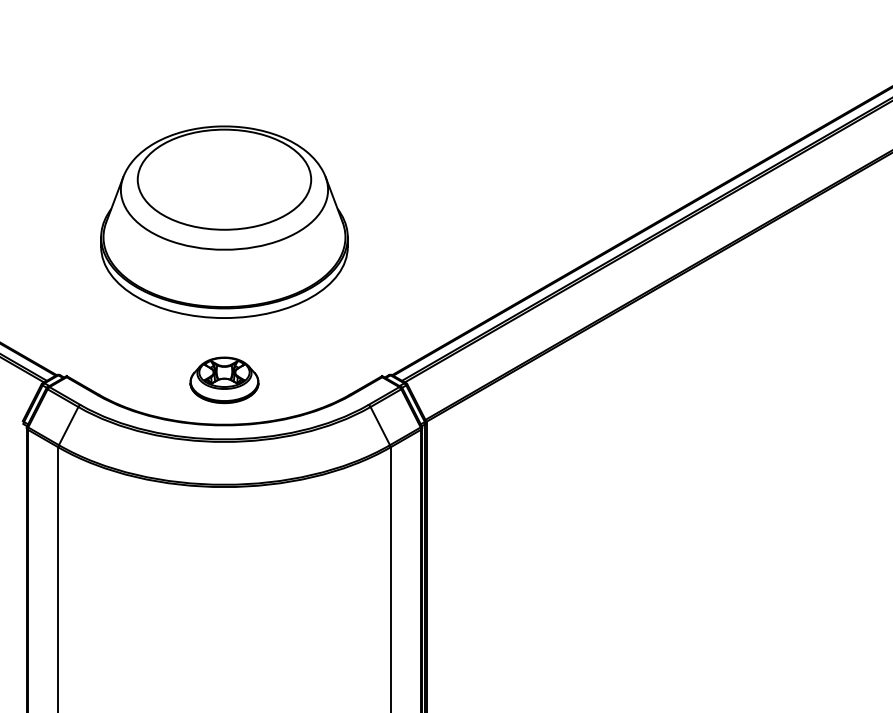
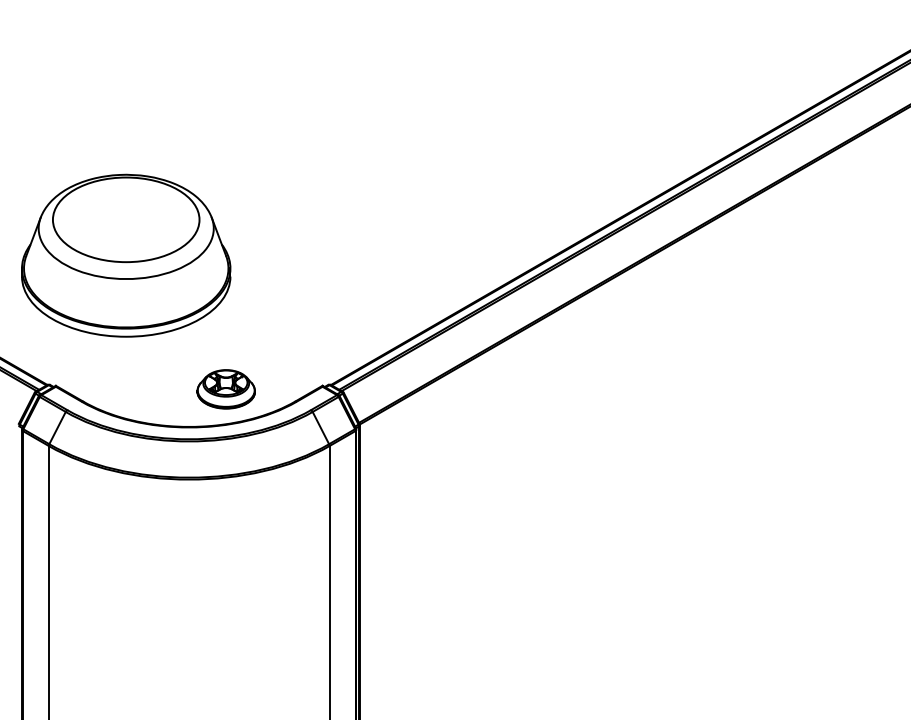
part: (224, 221) -> (126, 255), moved
part: (223, 380) -> (225, 389), moved

